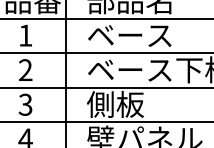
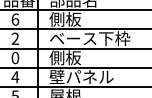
text: (128, 33) -> (72, 18), ベース -> 側板
text: (25, 35) -> (15, 19), 1 -> 6
text: (25, 105) -> (15, 58), 3 -> 0

